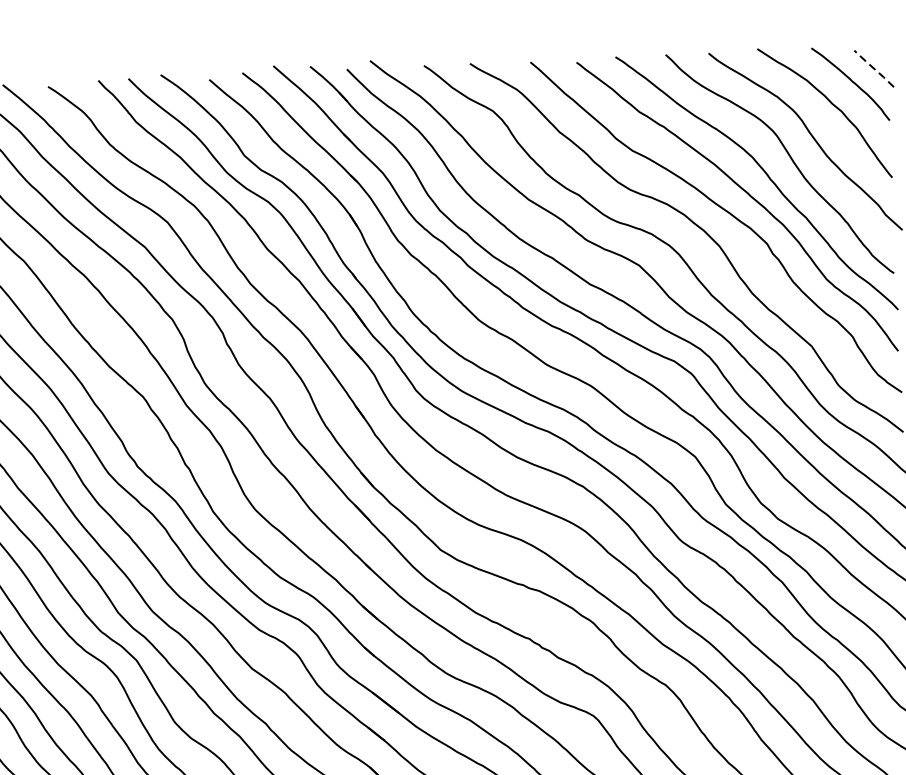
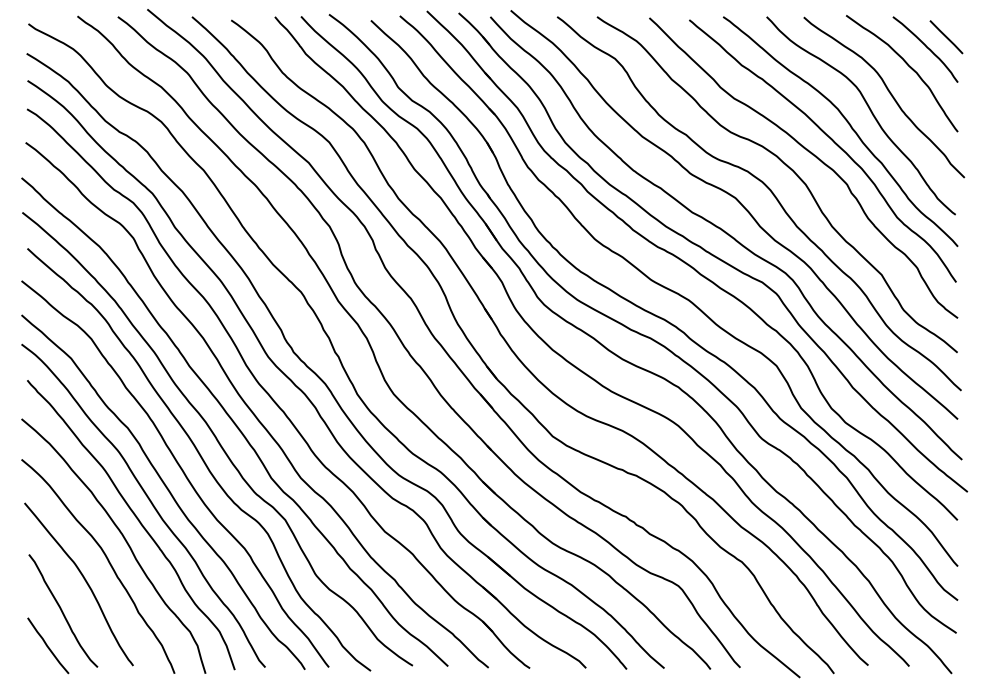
line: (874, 68) -> (946, 36), dashed -> solid

